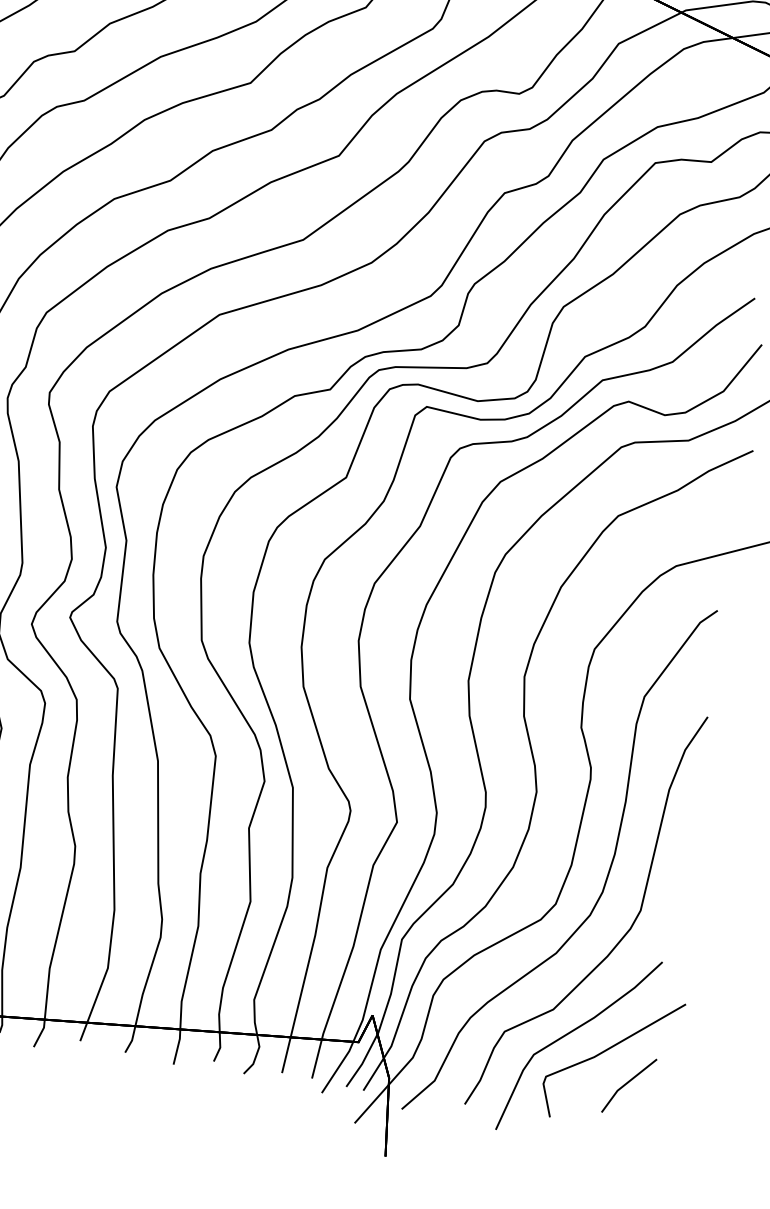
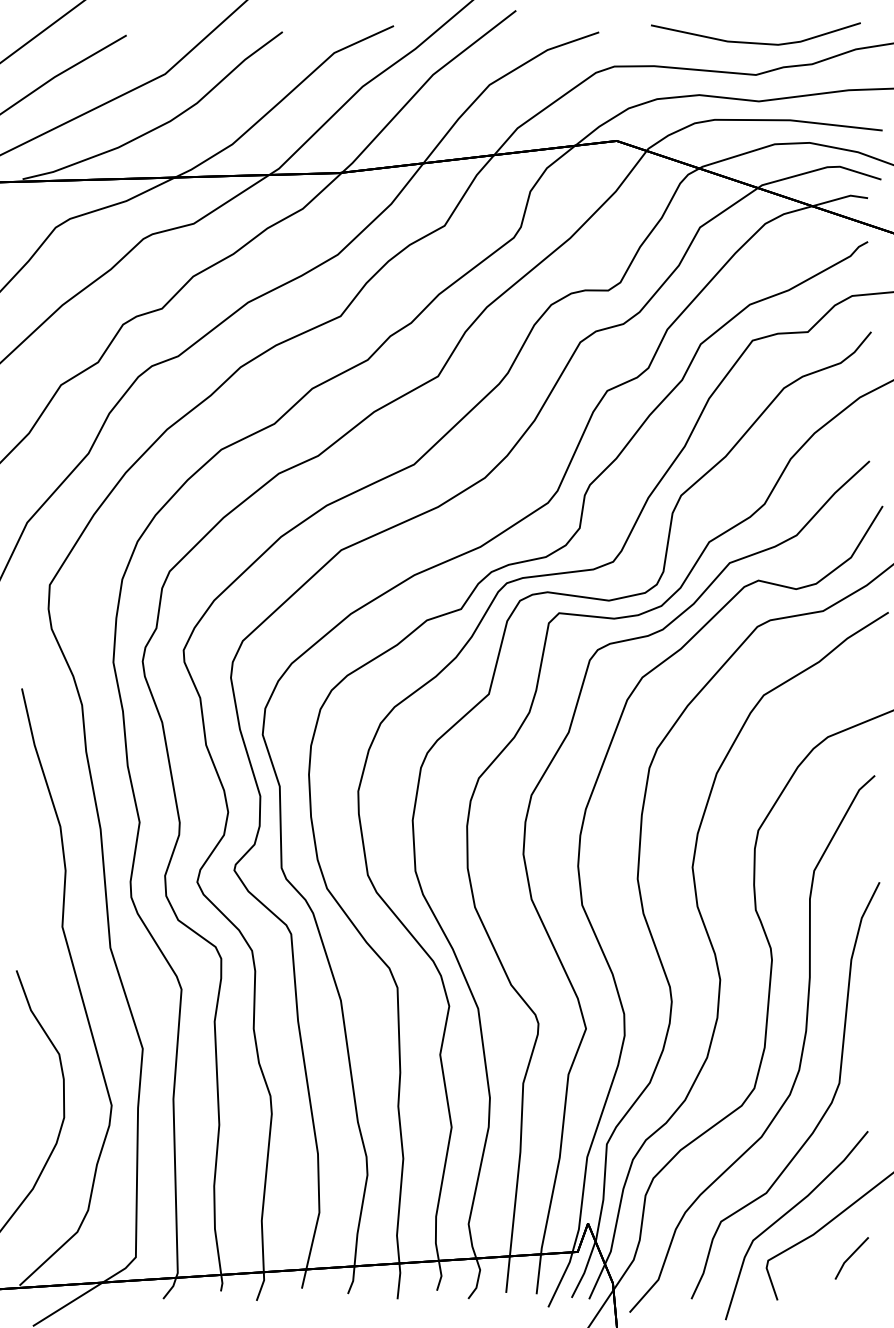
part: (628, 1085) -> (851, 1258), size x0.7

